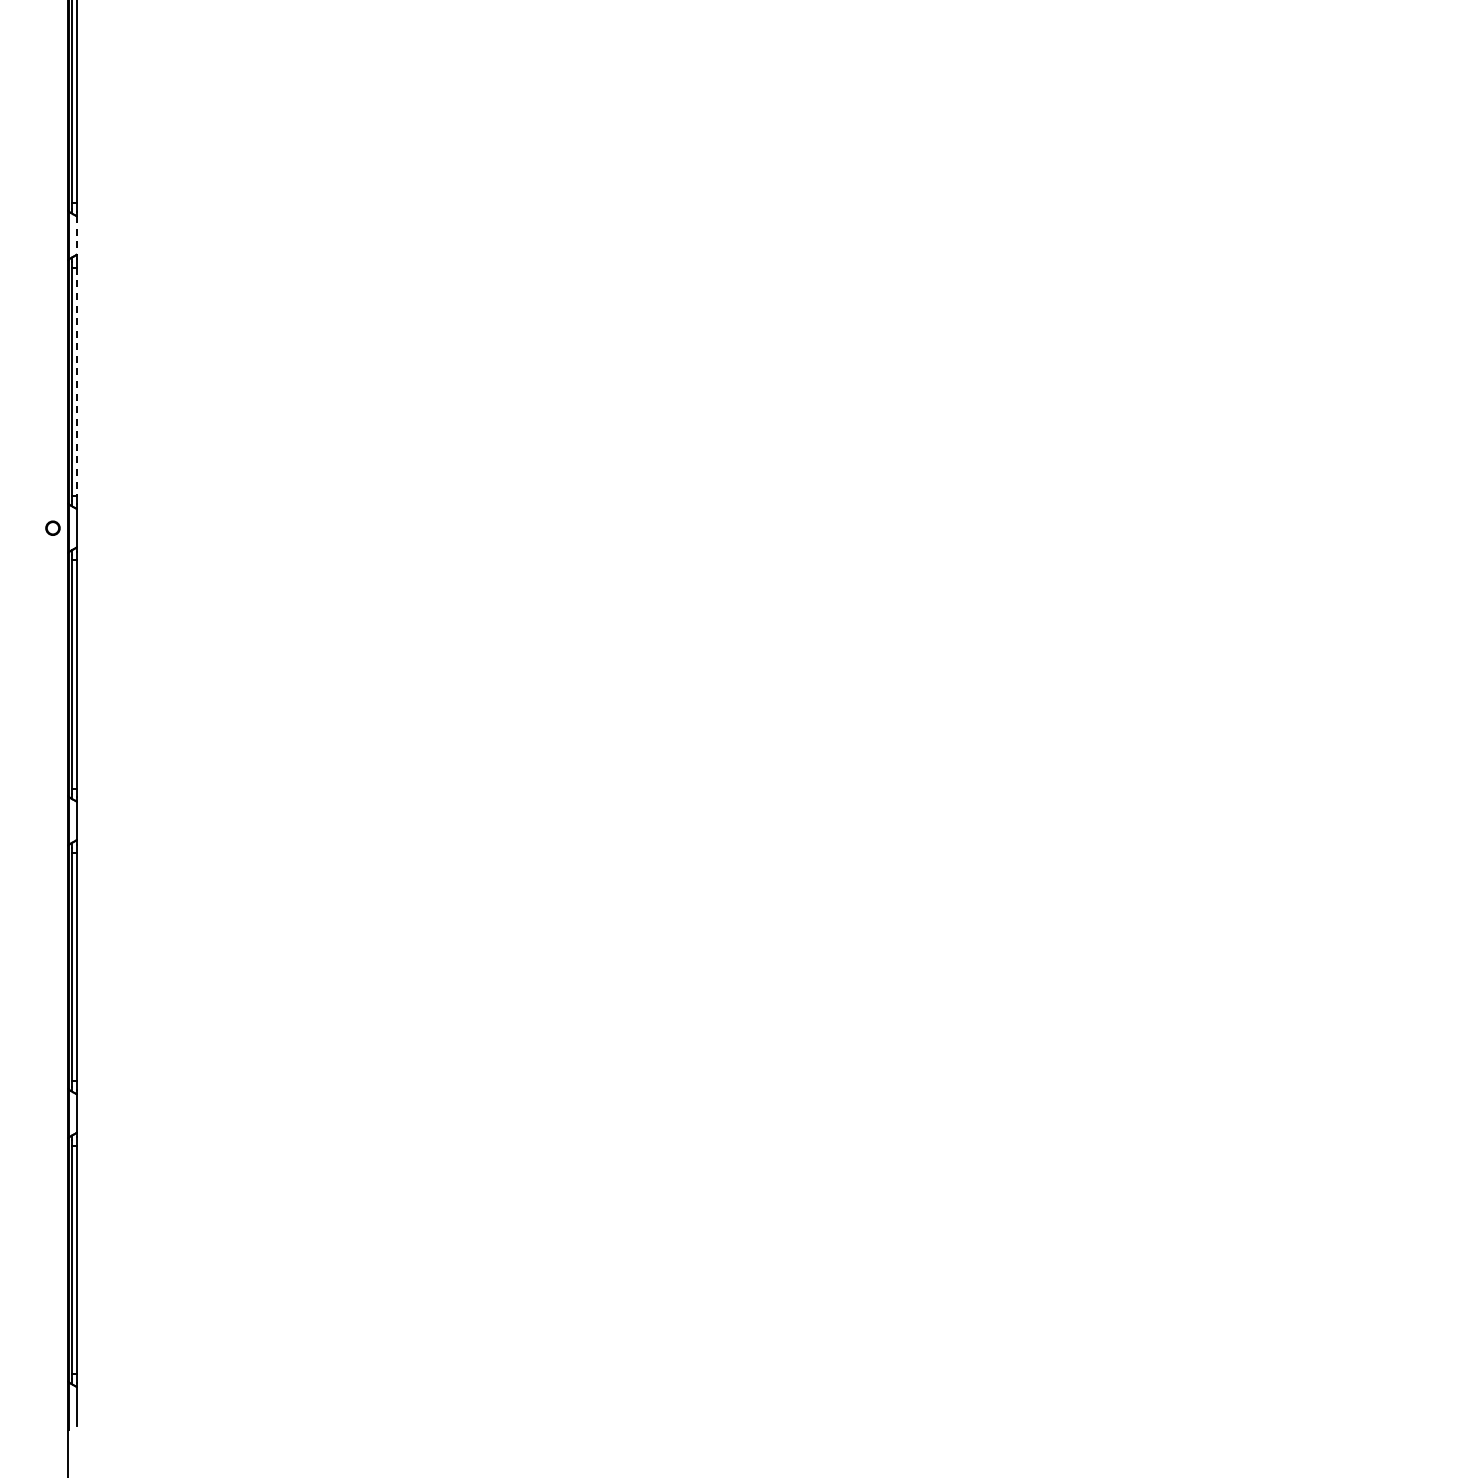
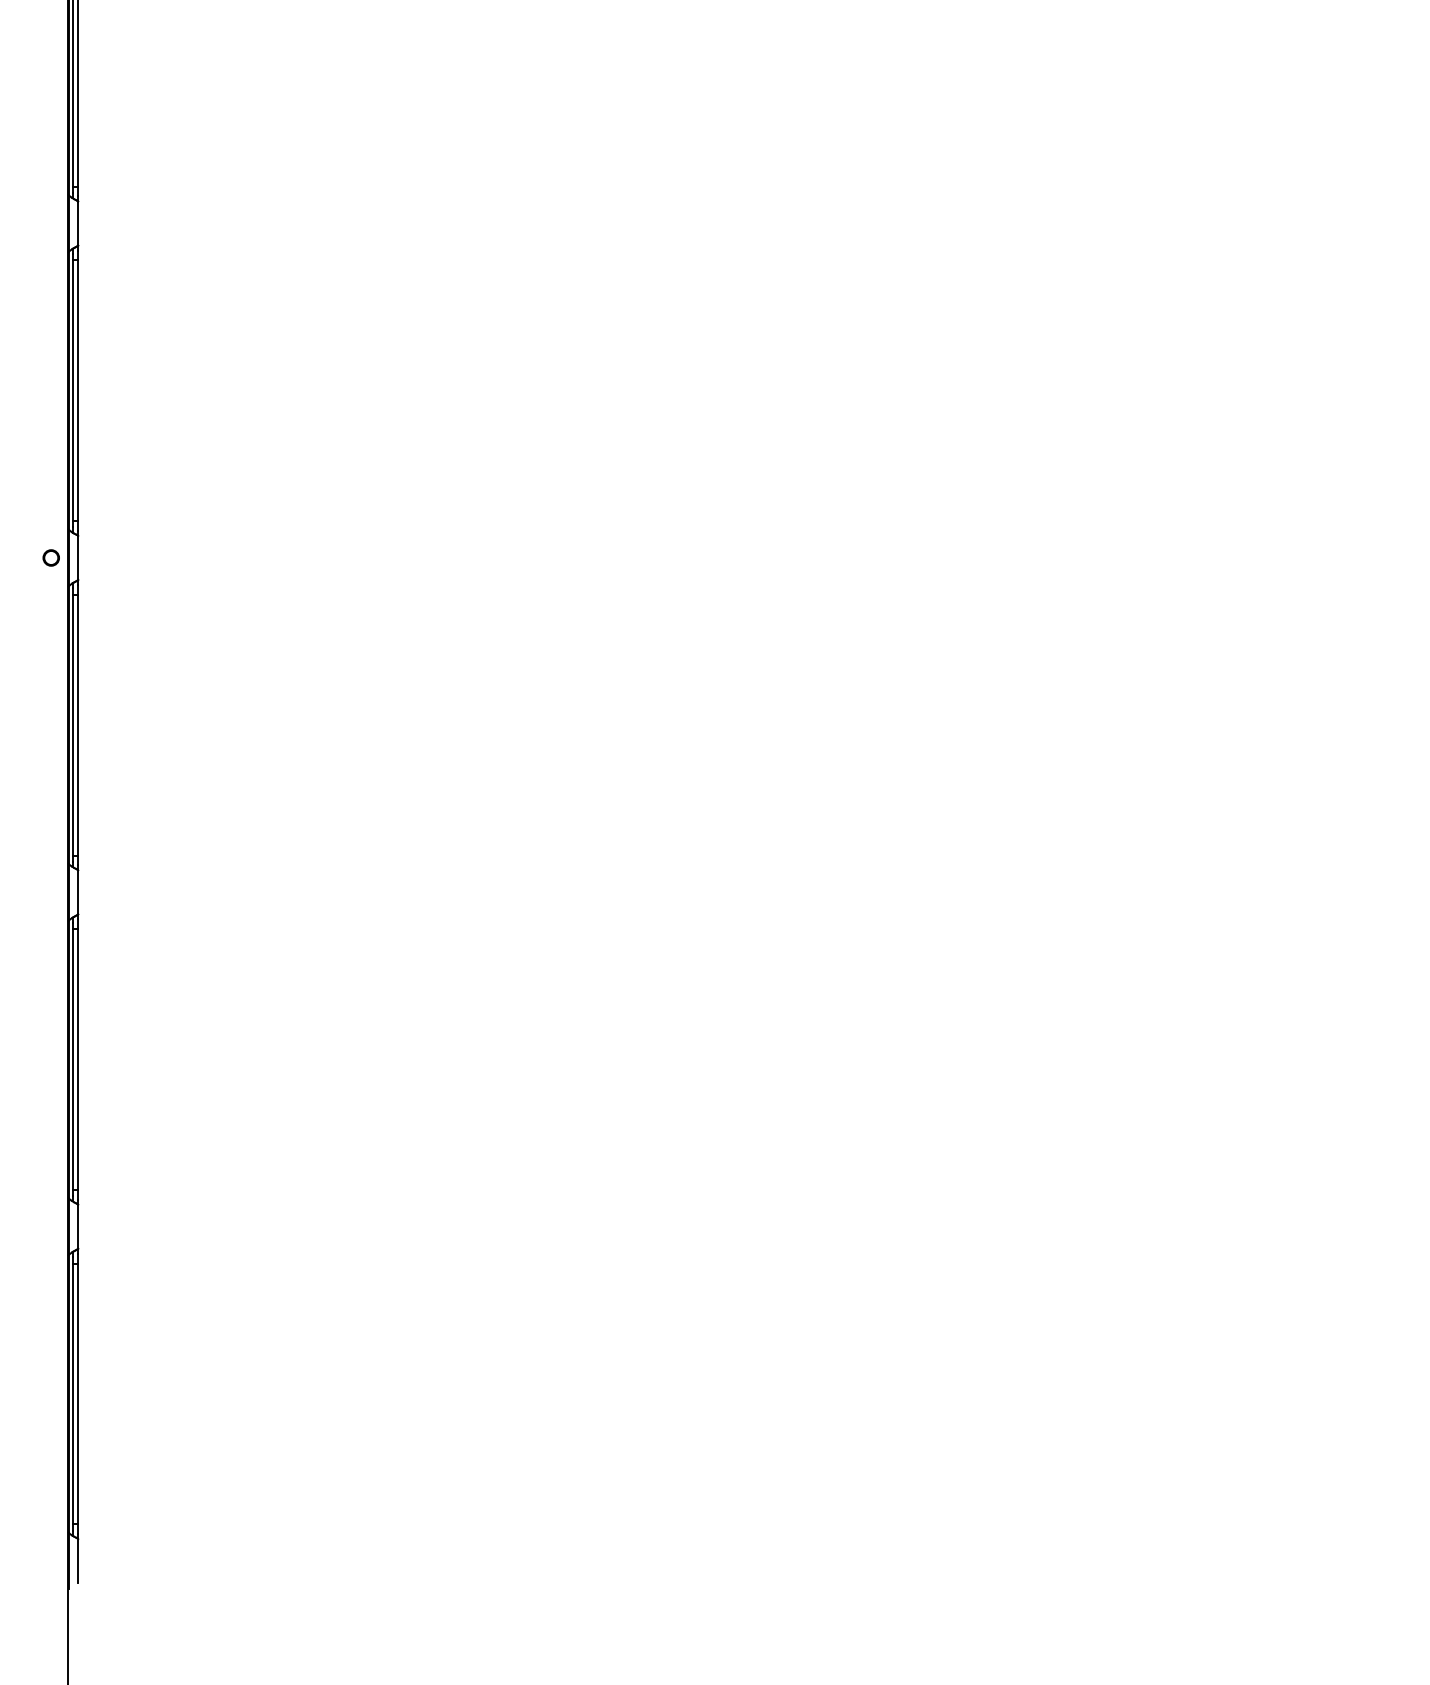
line: (76, 236) -> (78, 224), dashed -> solid
line: (76, 382) -> (78, 391), dashed -> solid

